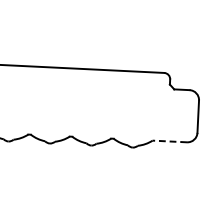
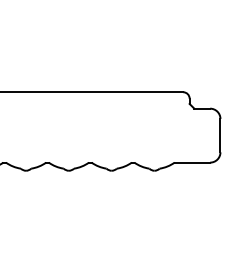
line: (169, 141) -> (192, 162), dashed -> solid

